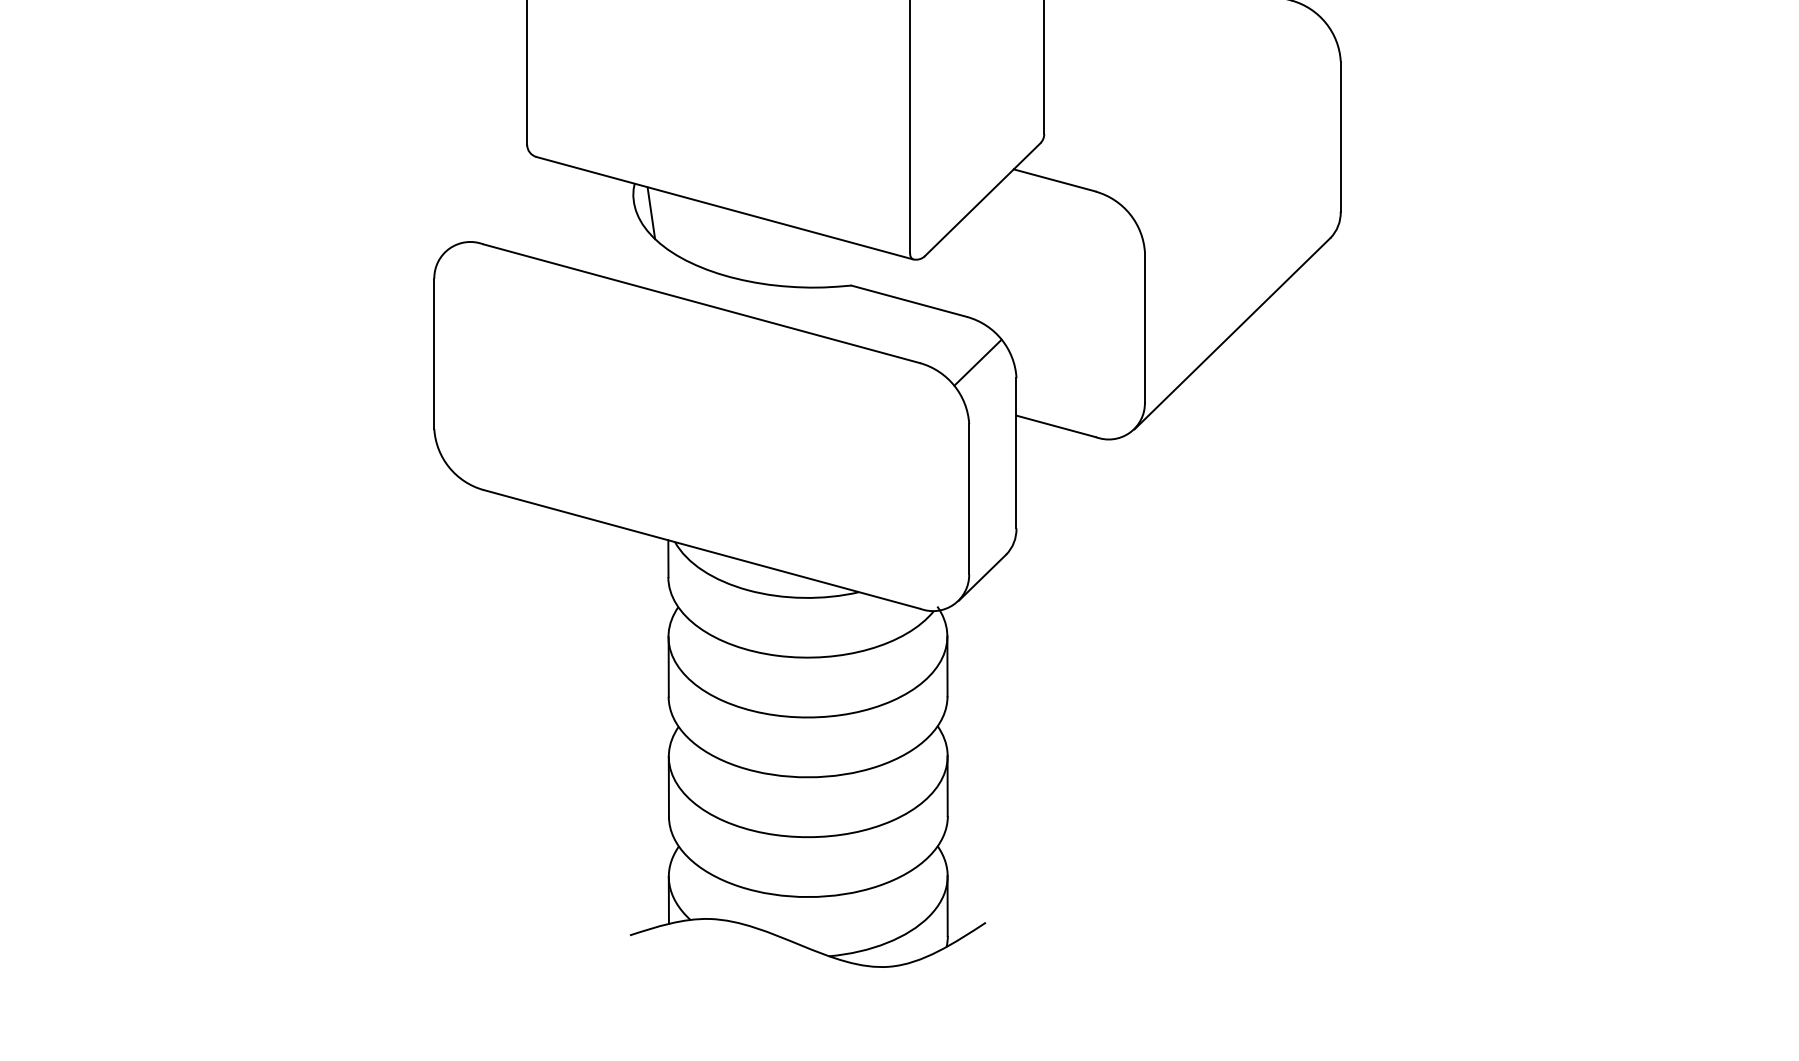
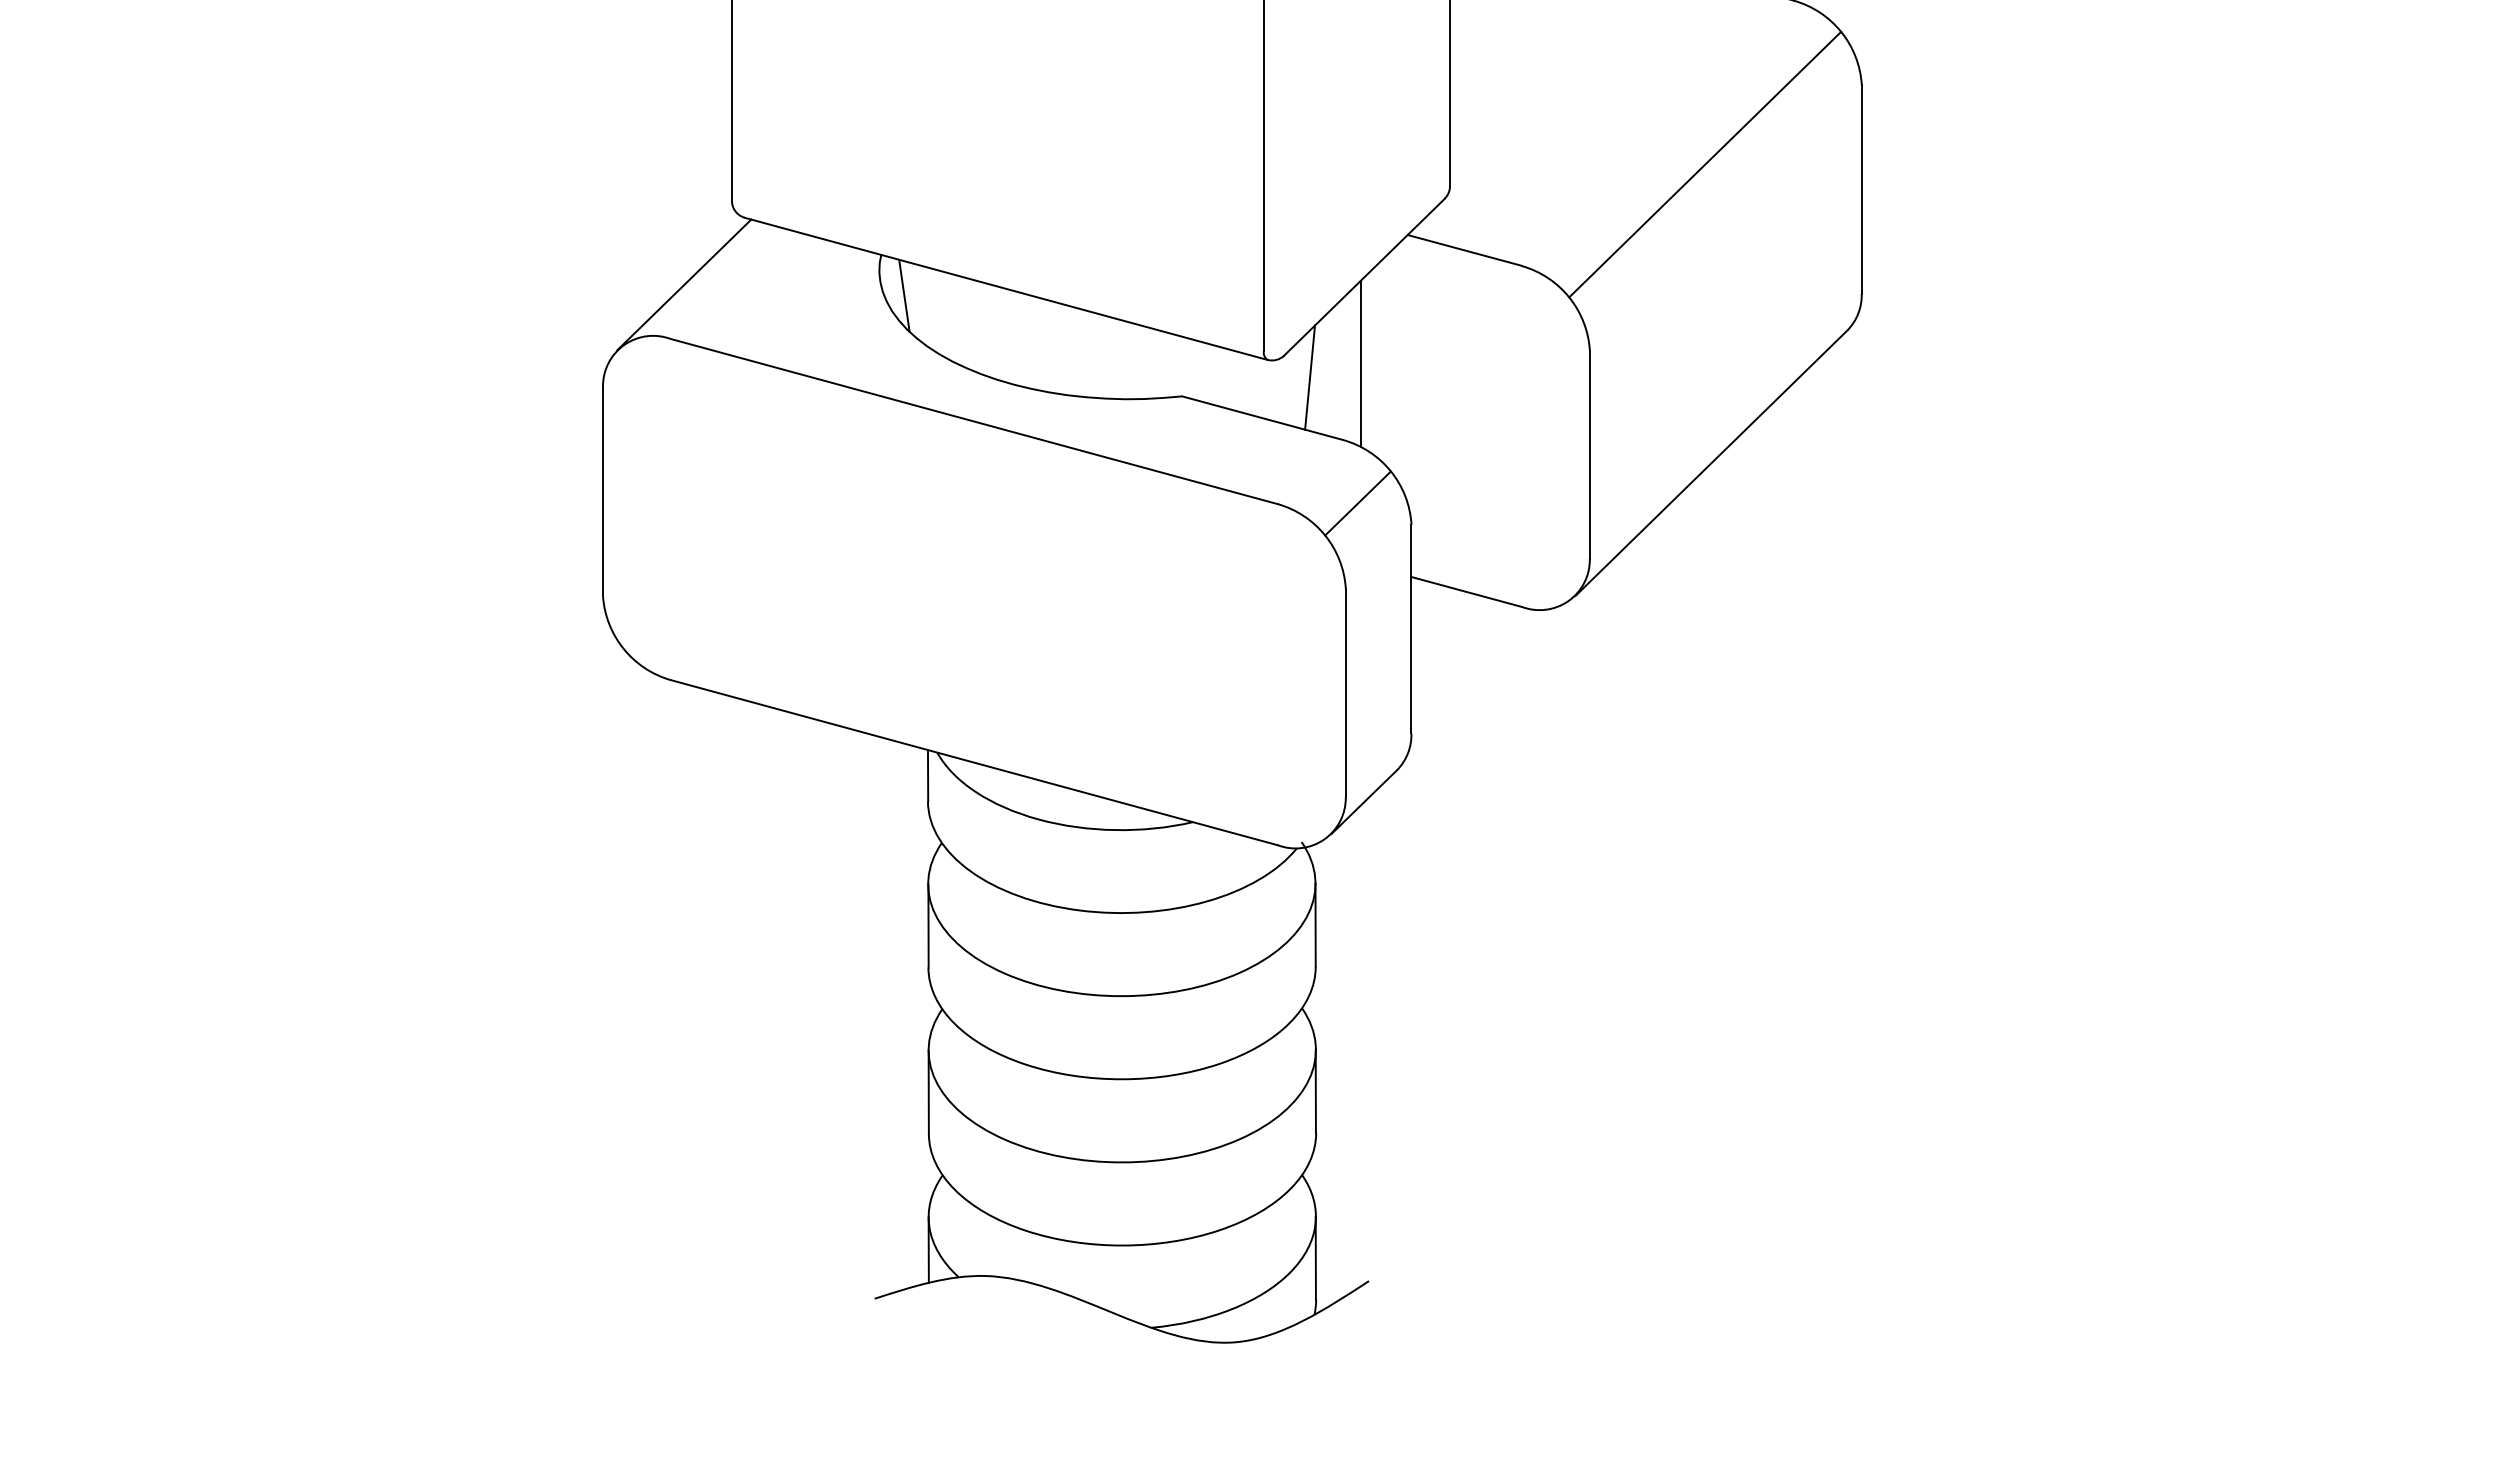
line: (1228, 118) -> (1705, 164), added
line: (493, 205) -> (684, 284), added
line: (979, 262) -> (1360, 364), added
line: (943, 271) -> (1310, 377), added

